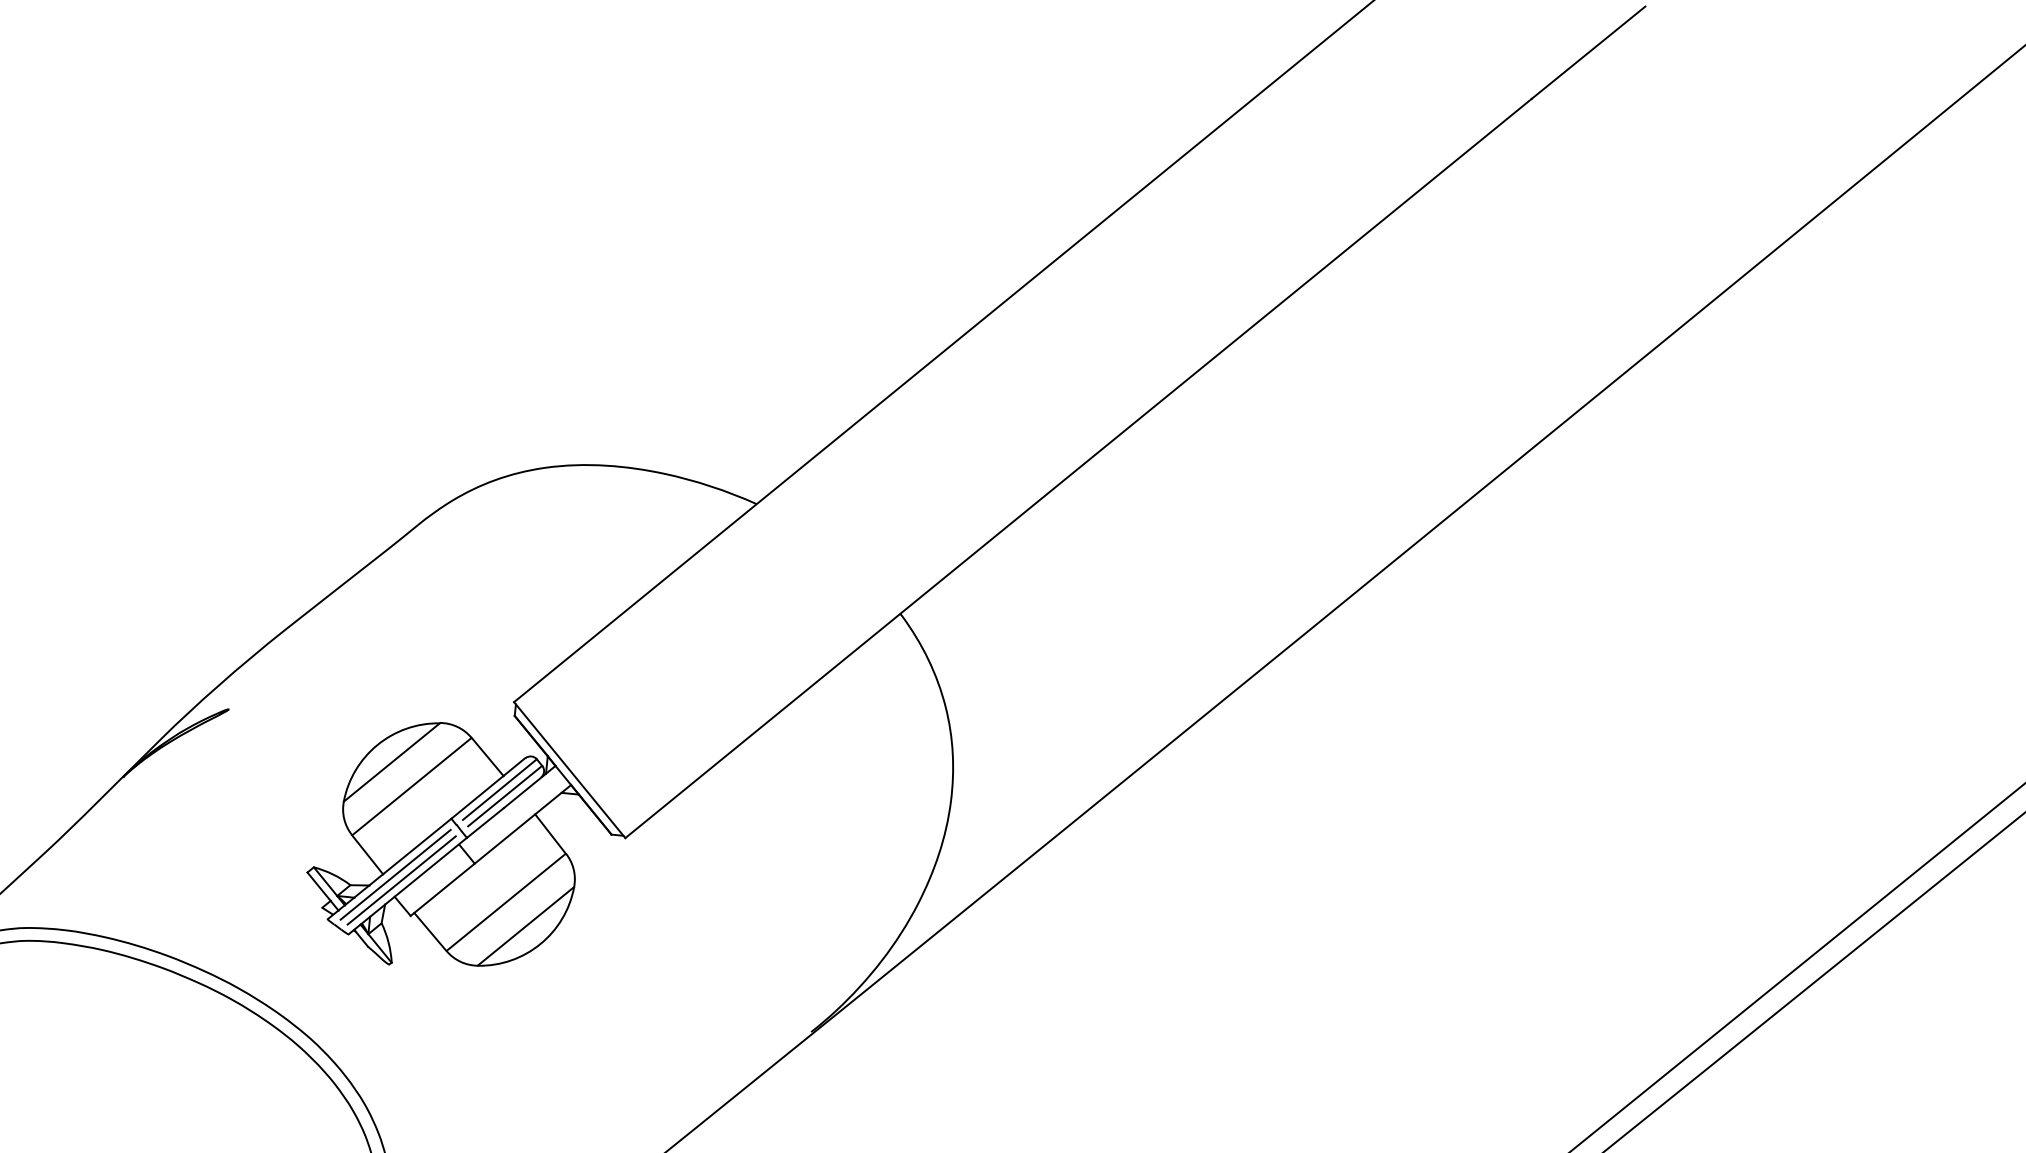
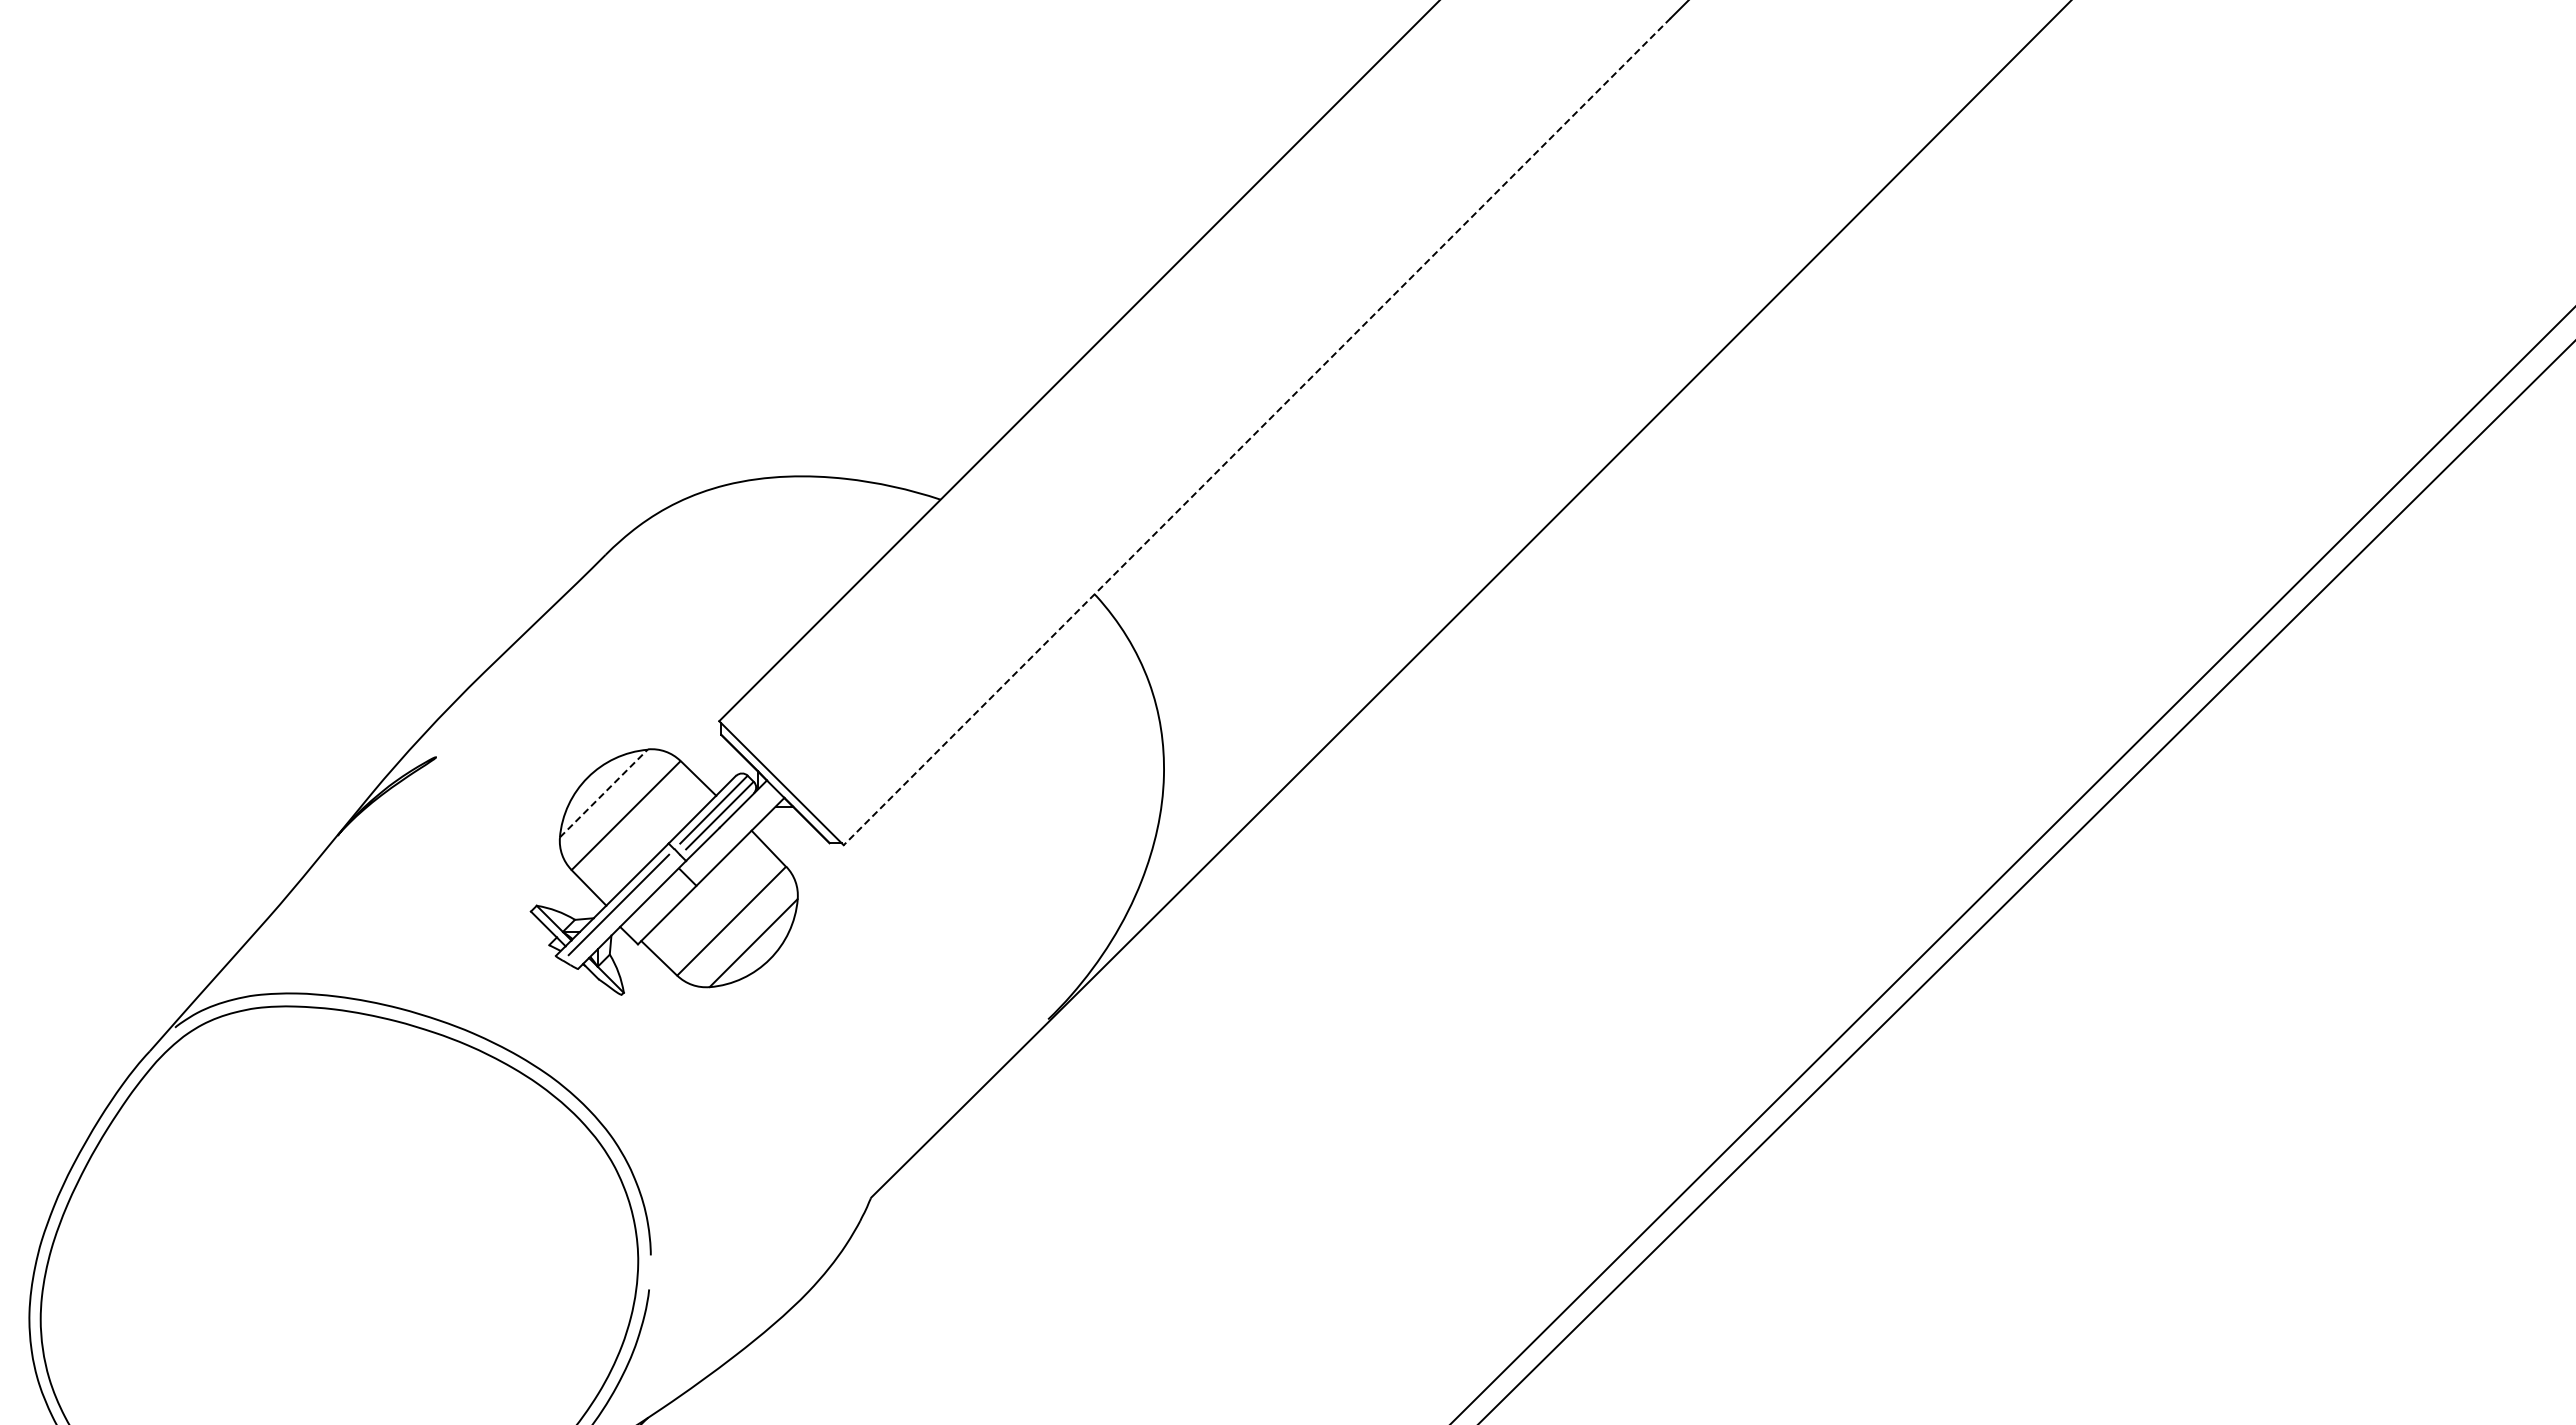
line: (1078, 468) -> (1257, 431), solid -> dashed
line: (392, 762) -> (604, 793), solid -> dashed
line: (401, 879) -> (625, 909), removed

